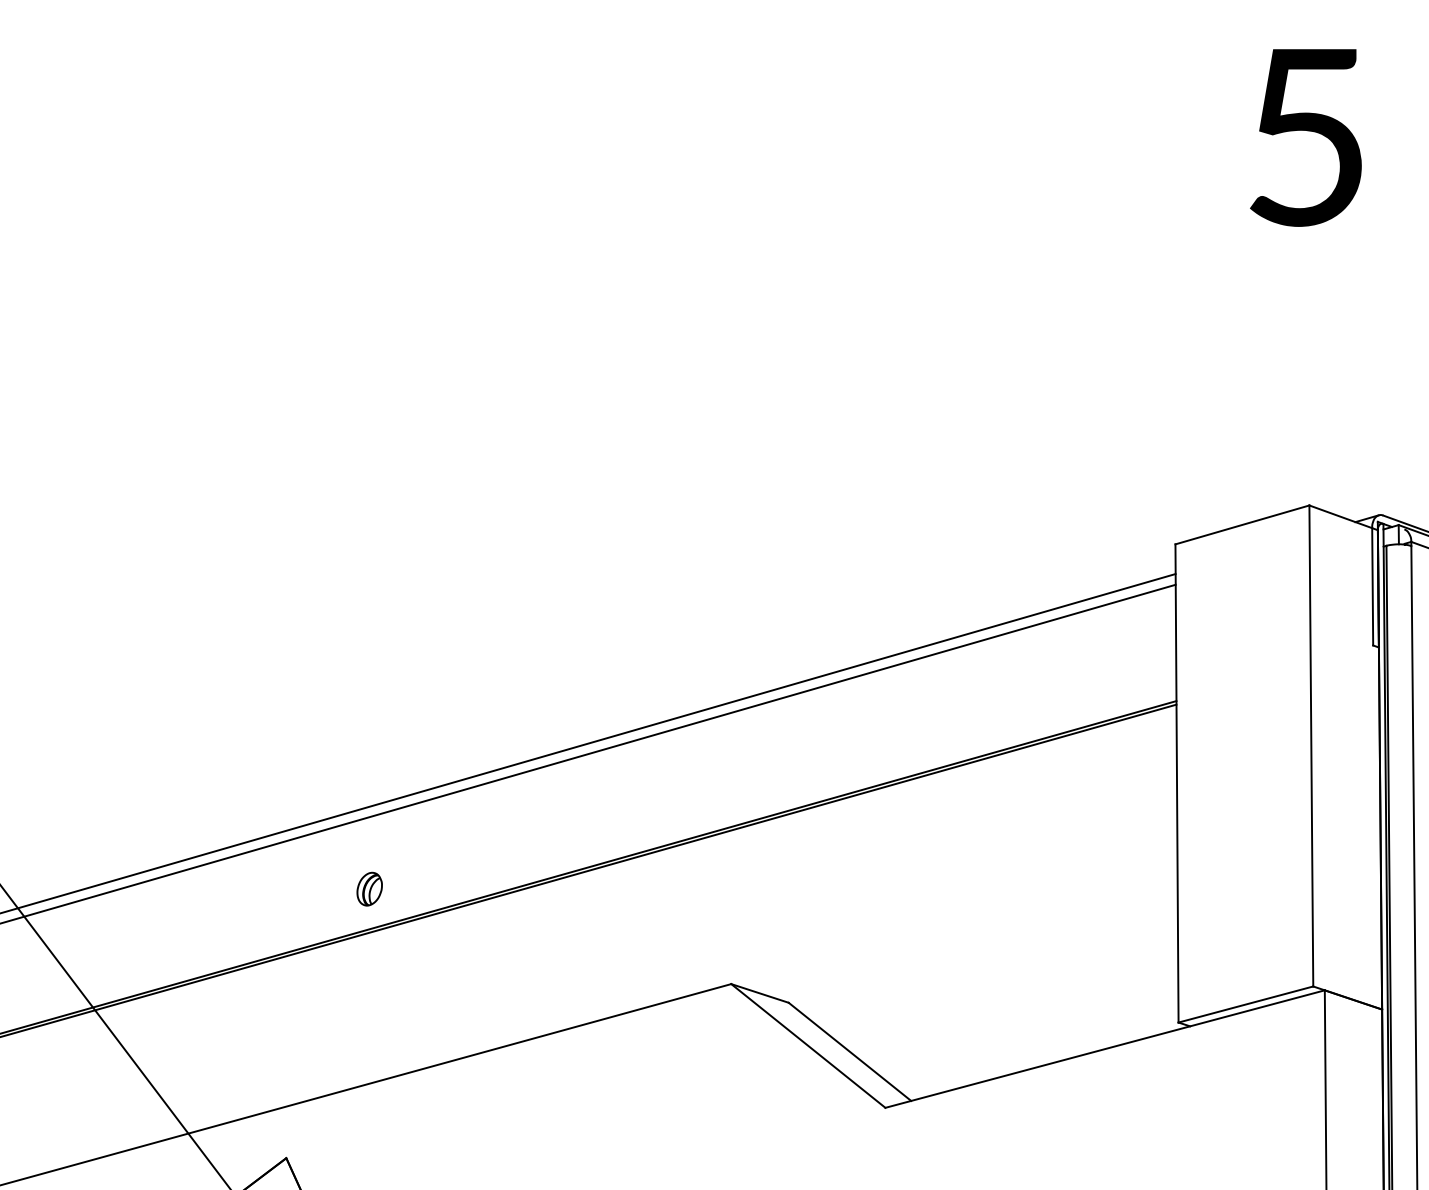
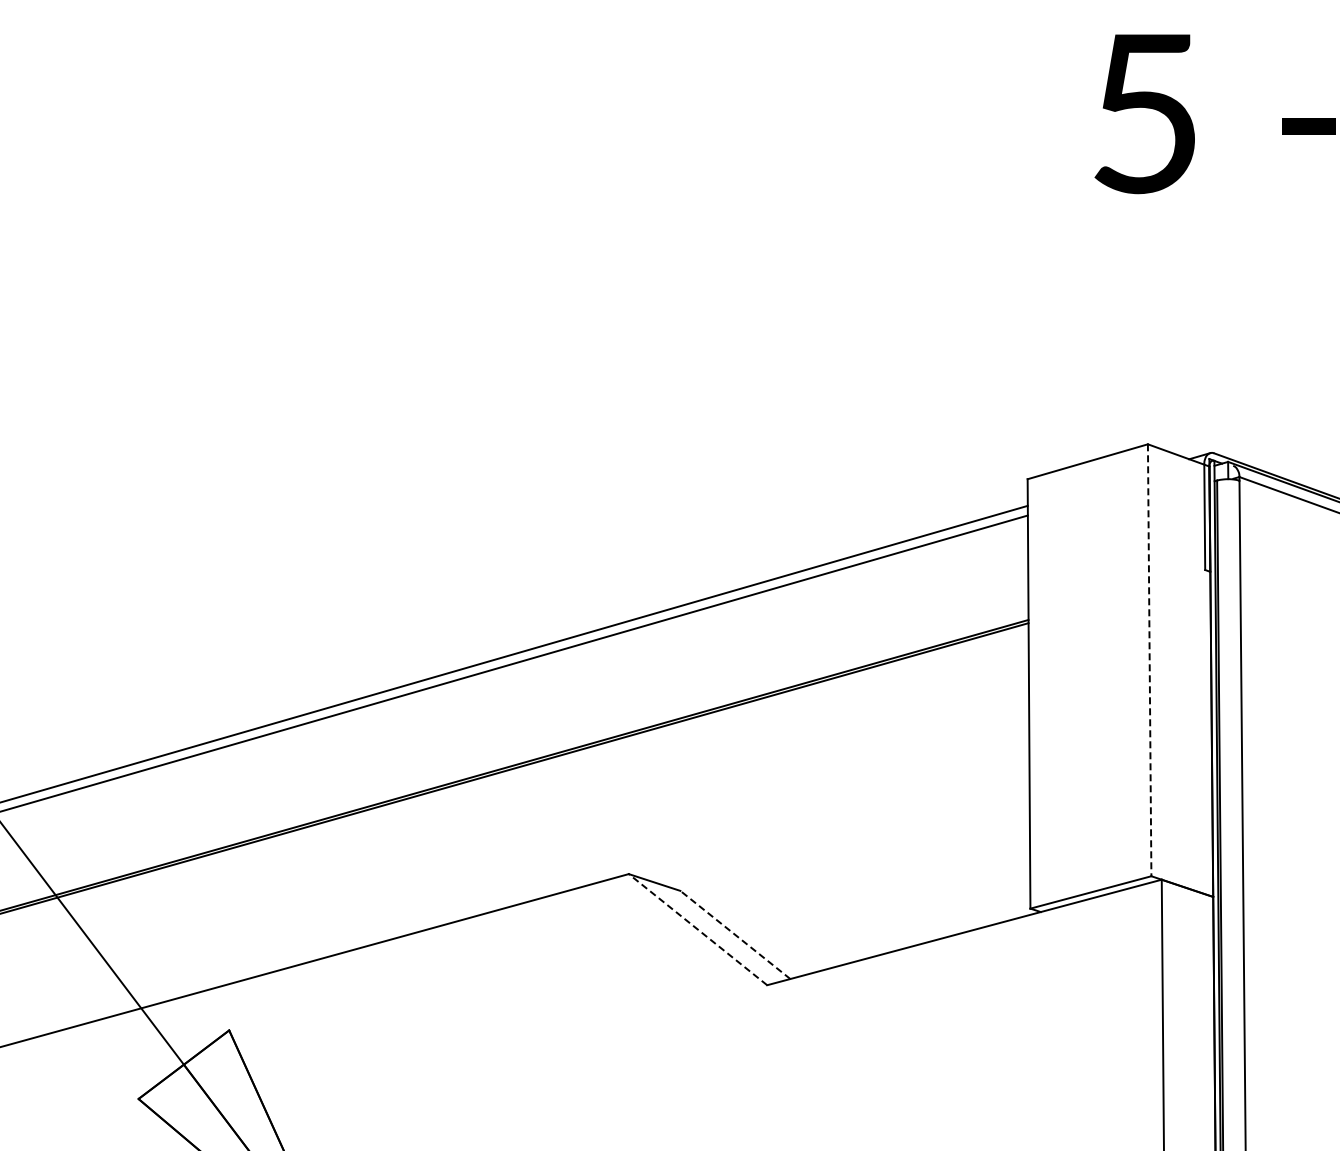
line: (1311, 746) -> (1149, 660), solid -> dashed
part: (369, 888) -> (303, 788), removed
line: (808, 1045) -> (698, 929), solid -> dashed
line: (849, 1051) -> (734, 934), solid -> dashed

